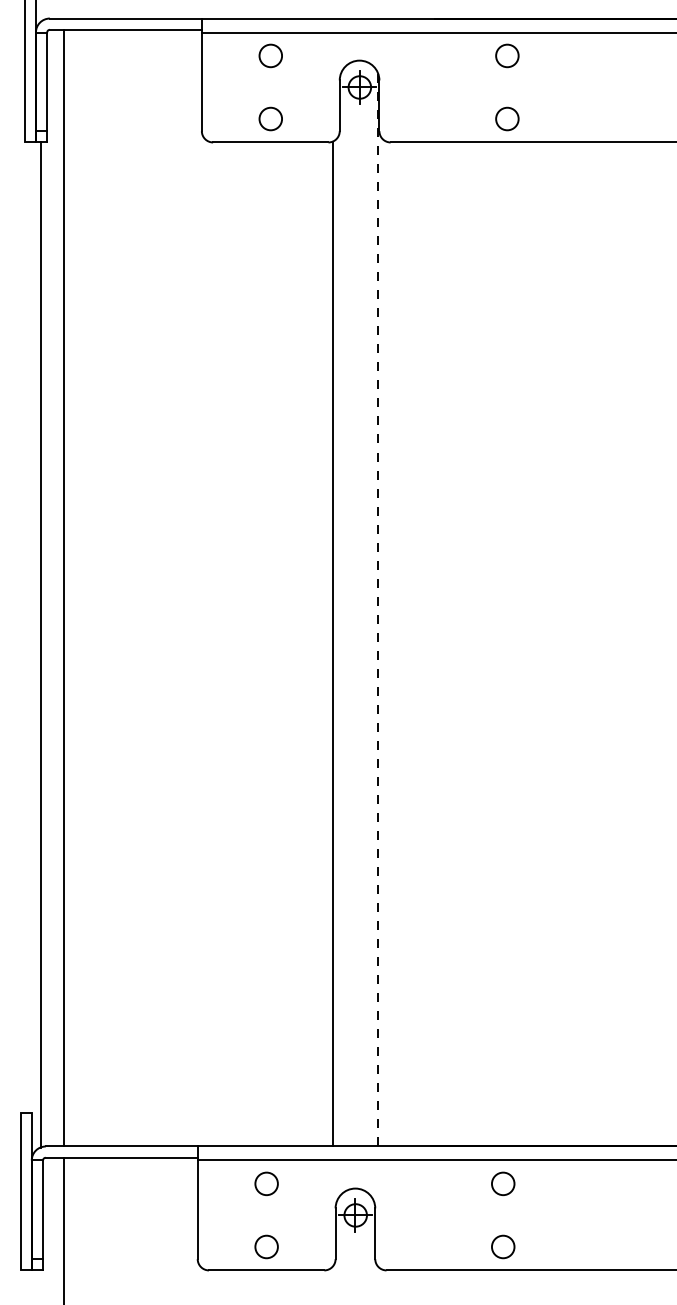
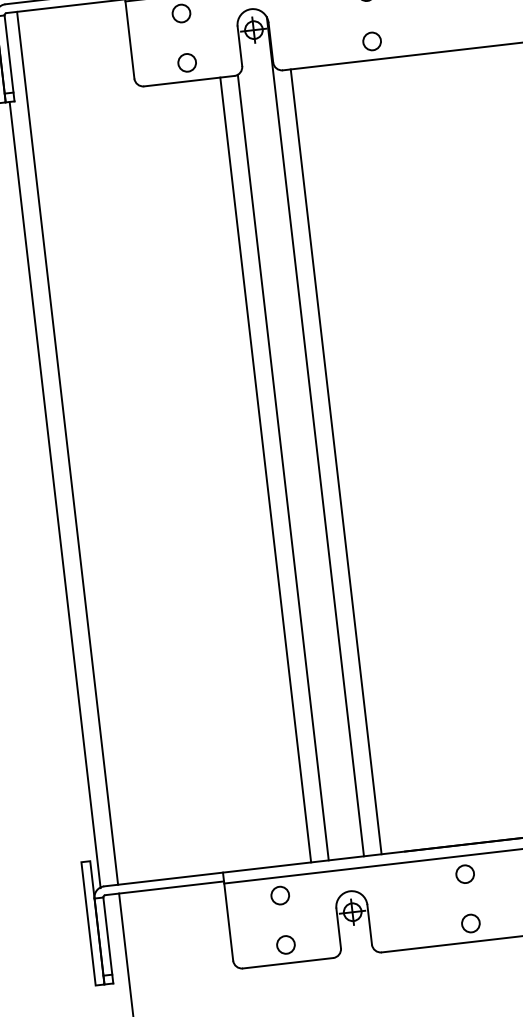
line: (378, 609) -> (315, 436), dashed -> solid
line: (310, 644) -> (265, 470), added
line: (400, 644) -> (336, 461), added

